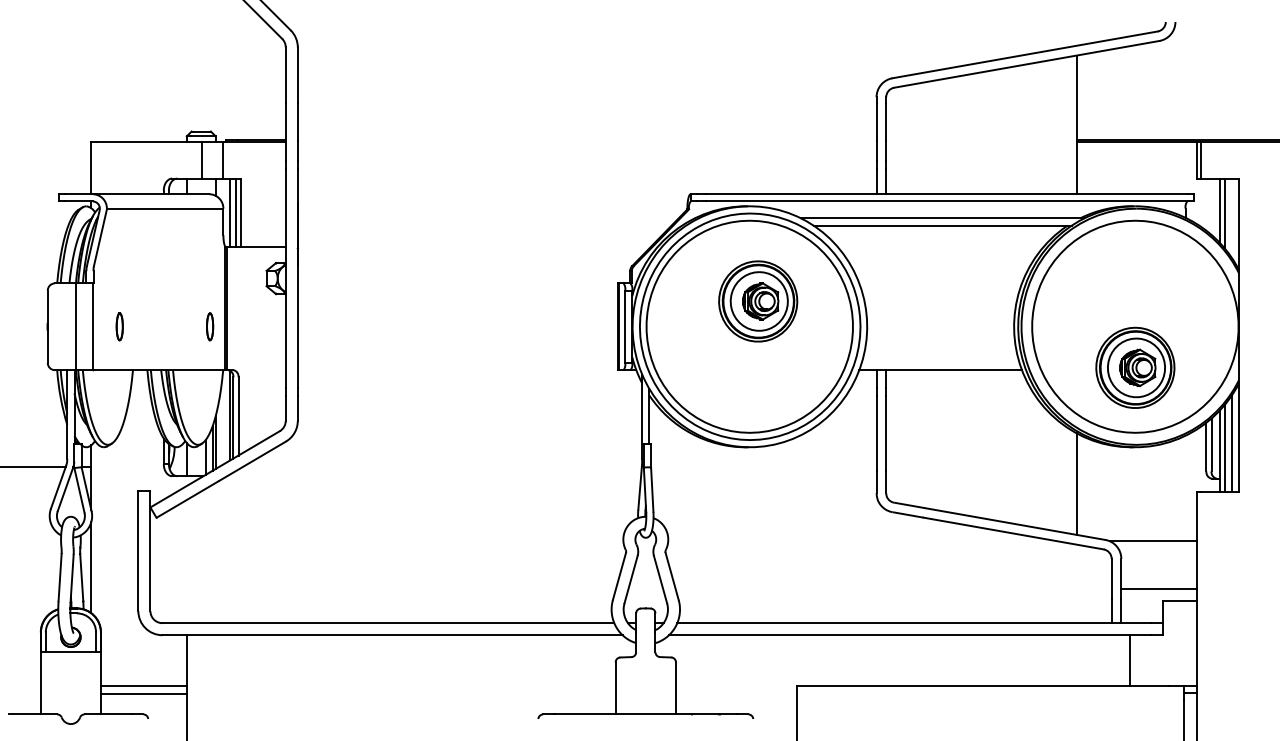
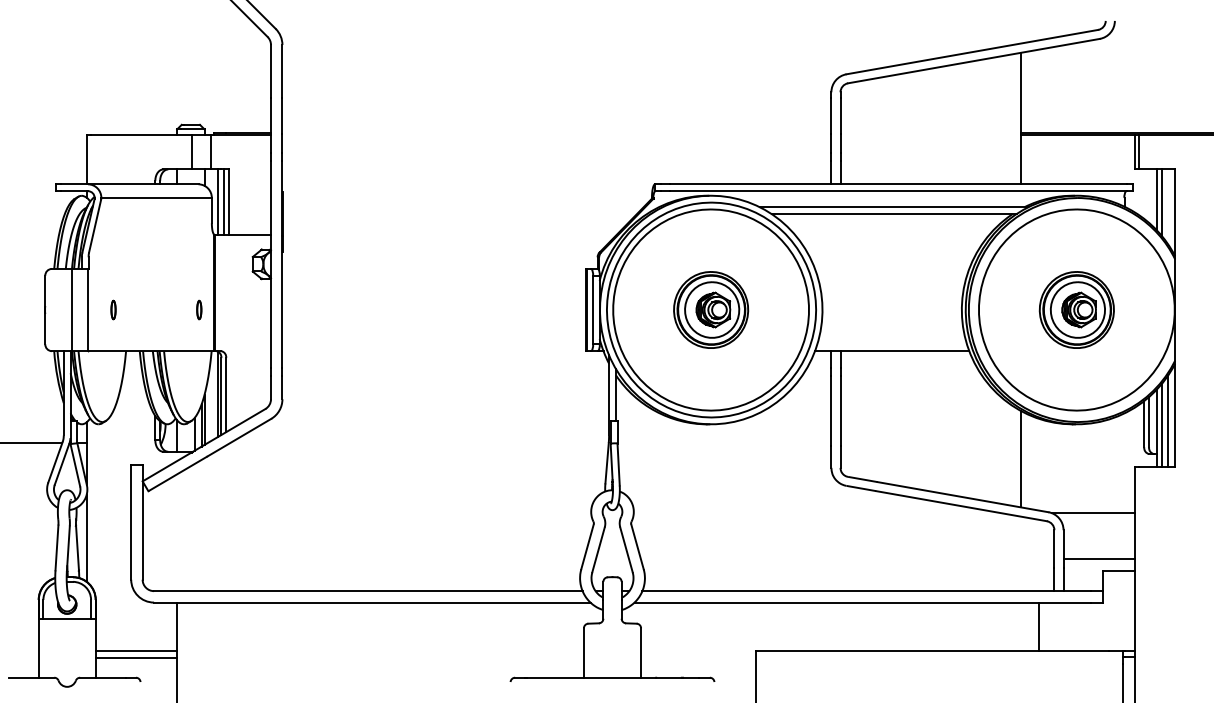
part: (758, 300) -> (711, 309), moved
part: (119, 326) -> (113, 309), size x0.71
part: (210, 326) -> (199, 309), size x0.71
part: (1134, 367) -> (1076, 309), moved
line: (1130, 660) -> (1039, 626), moved

